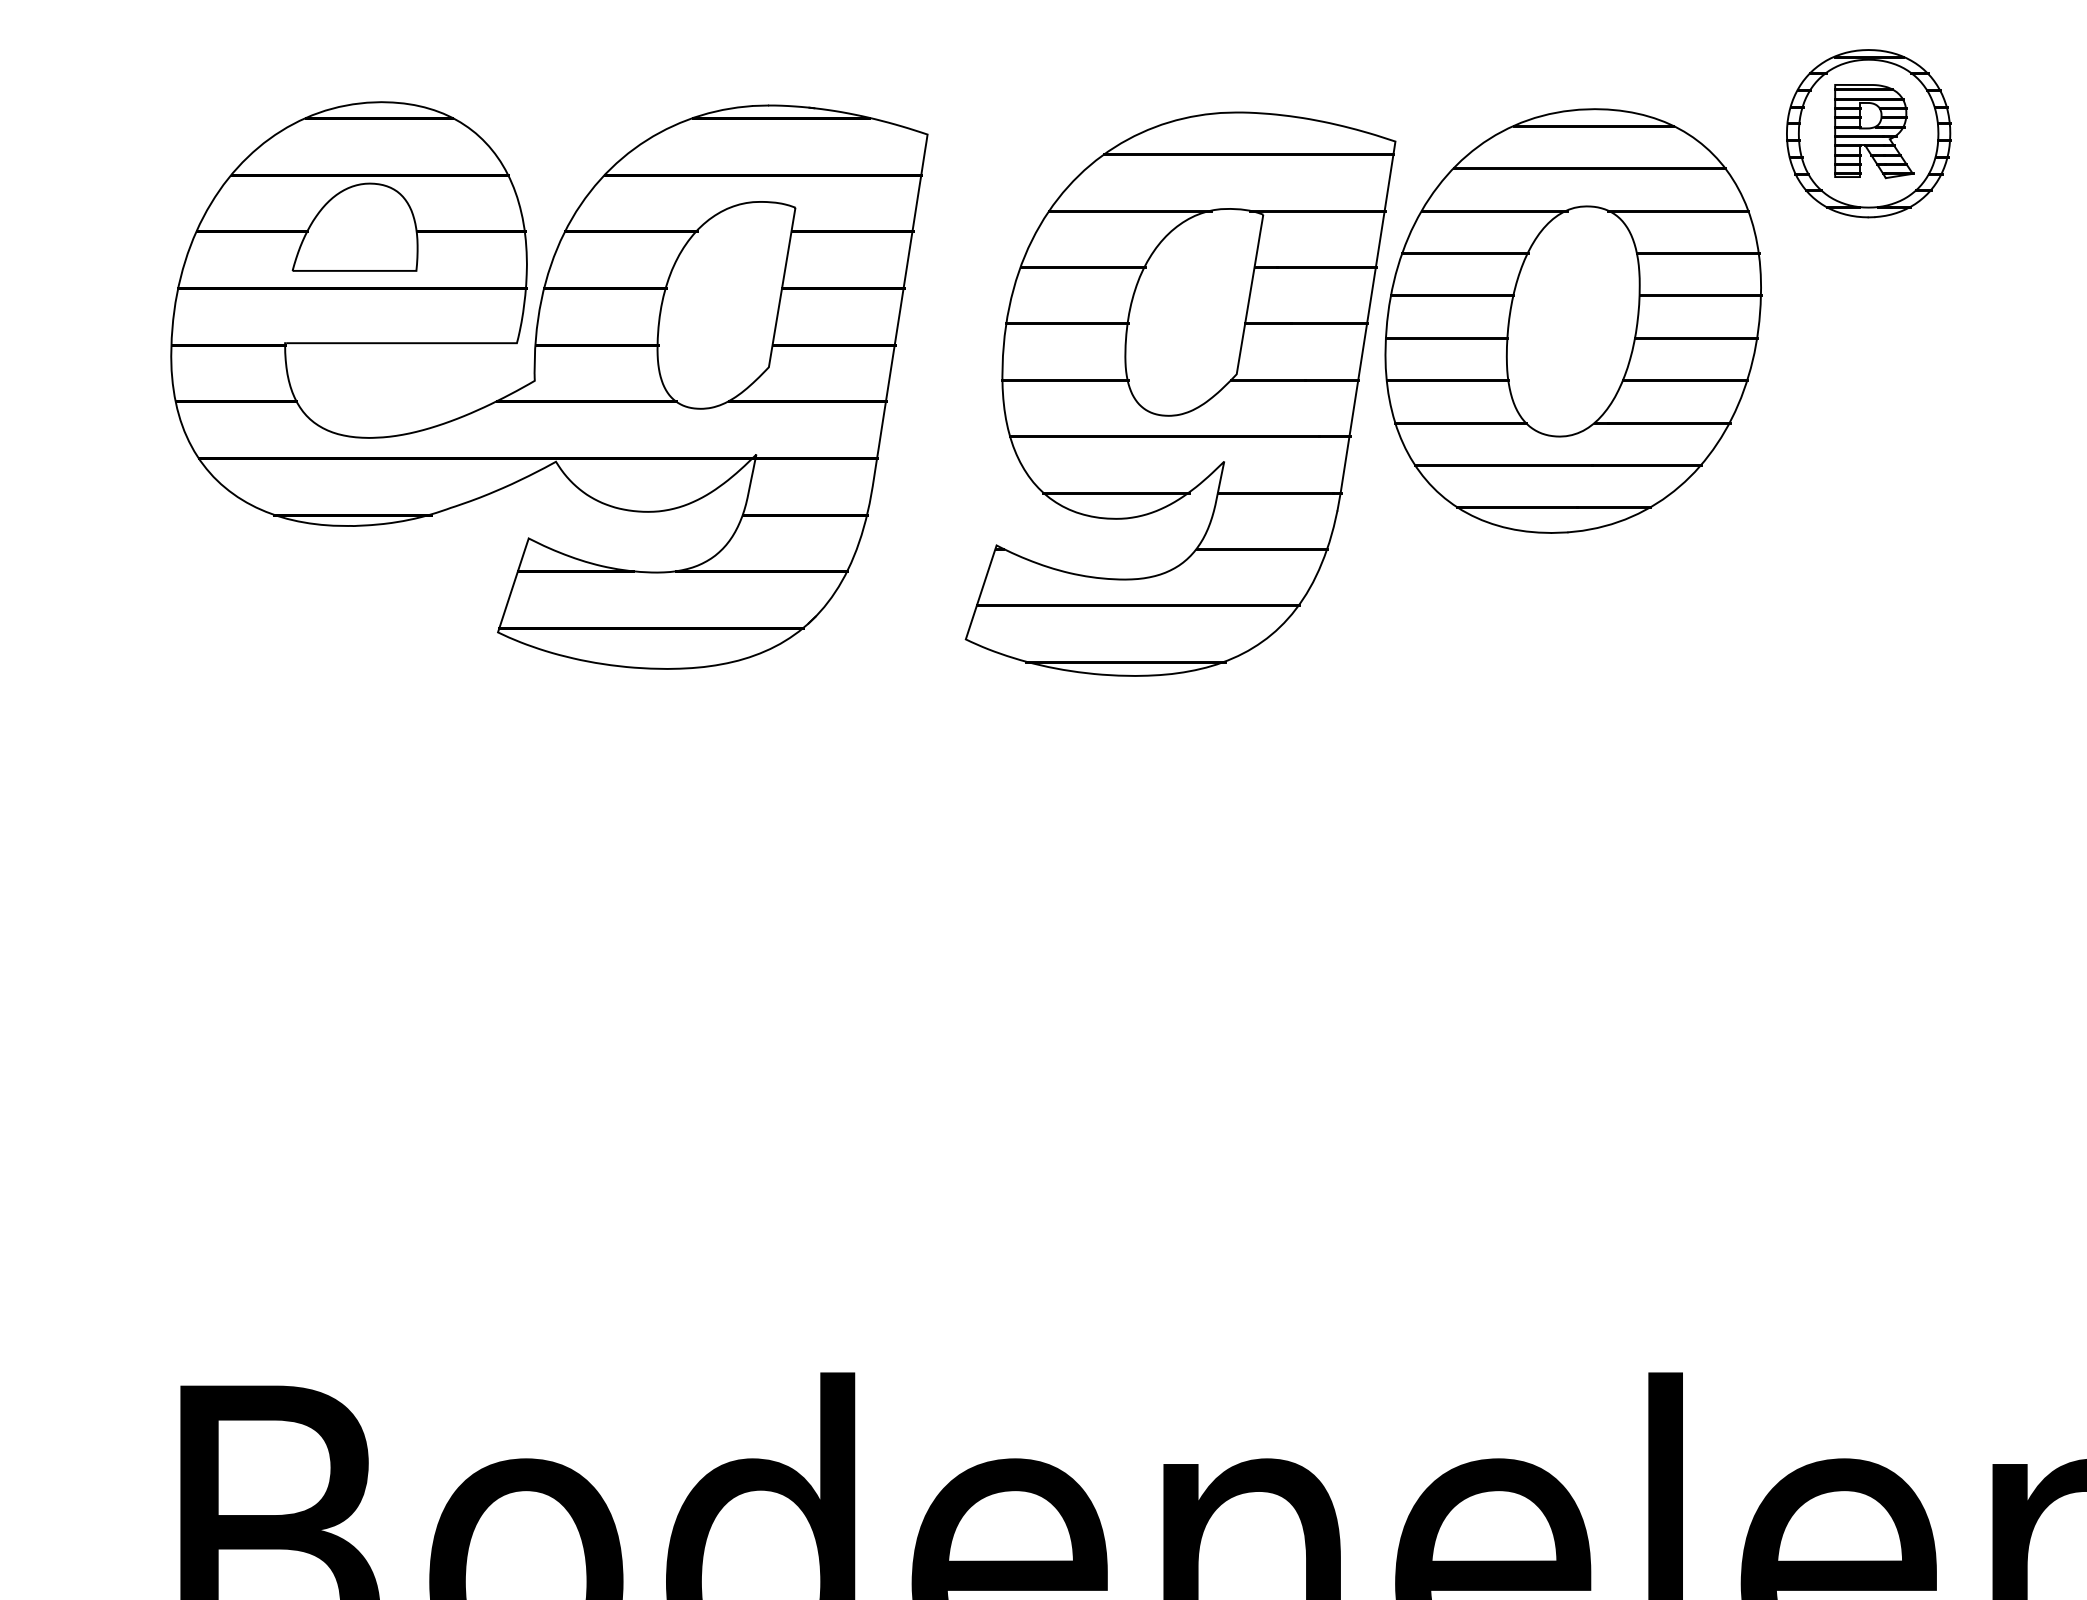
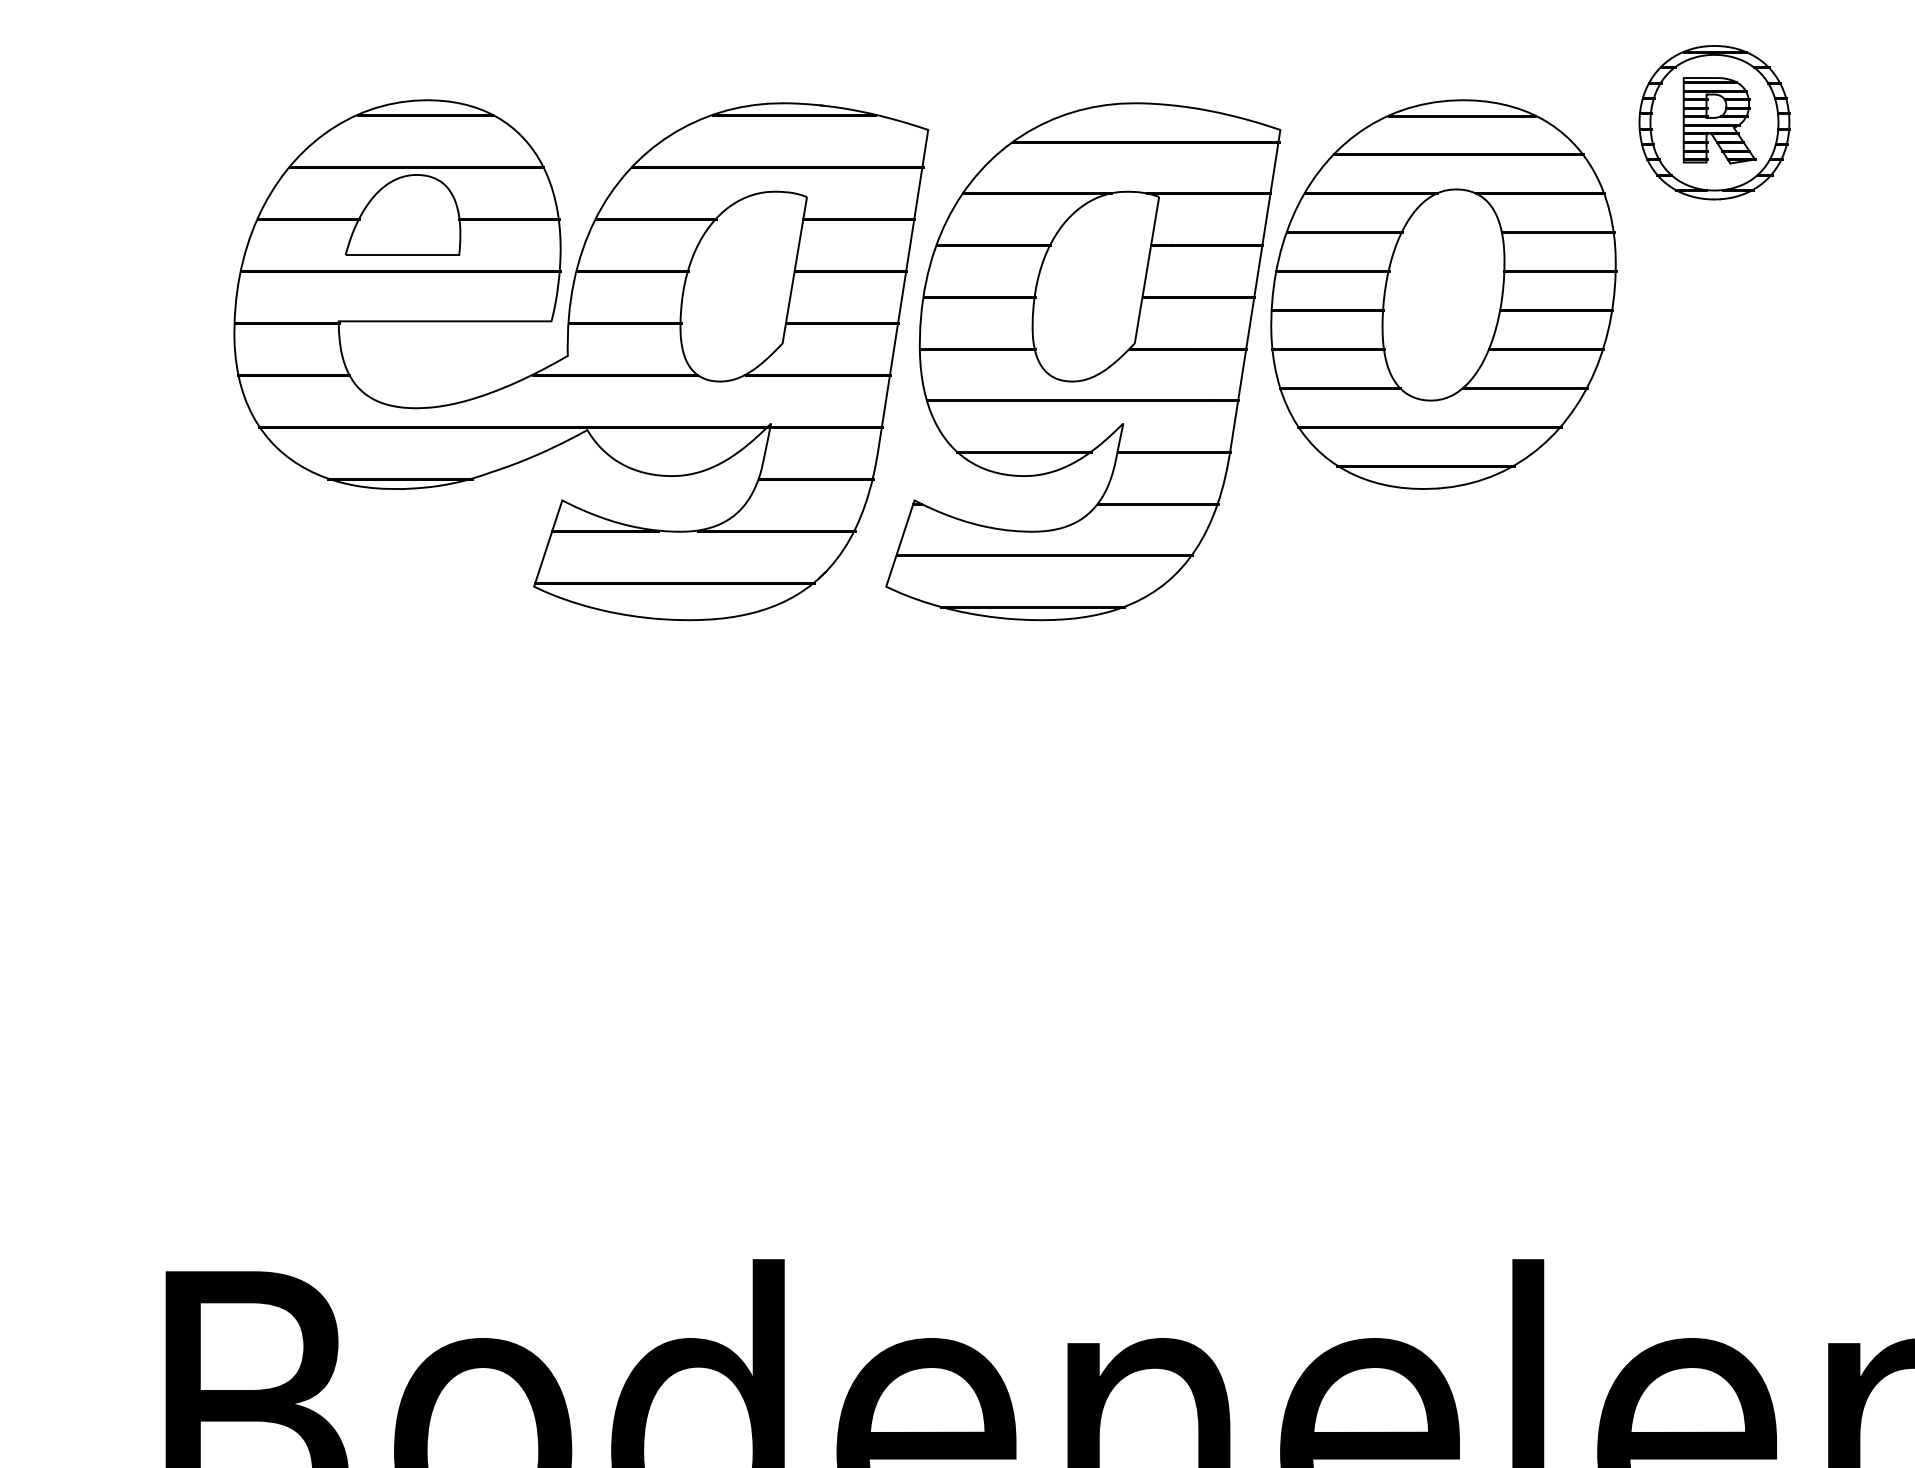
part: (549, 385) -> (581, 360), moved

